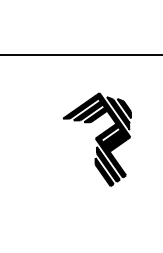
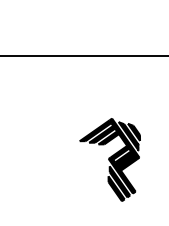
part: (96, 139) -> (109, 159), moved

